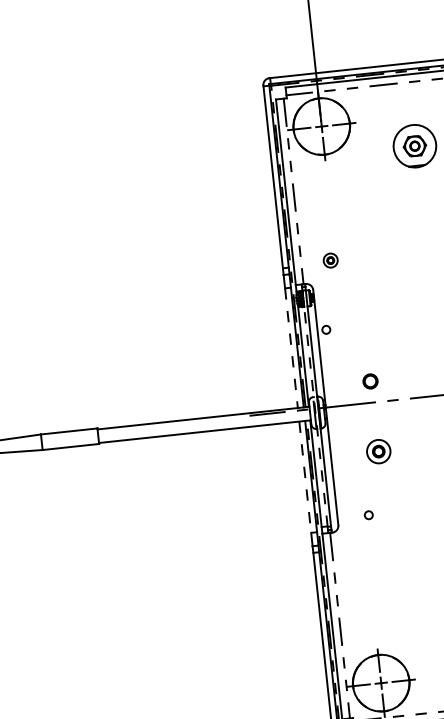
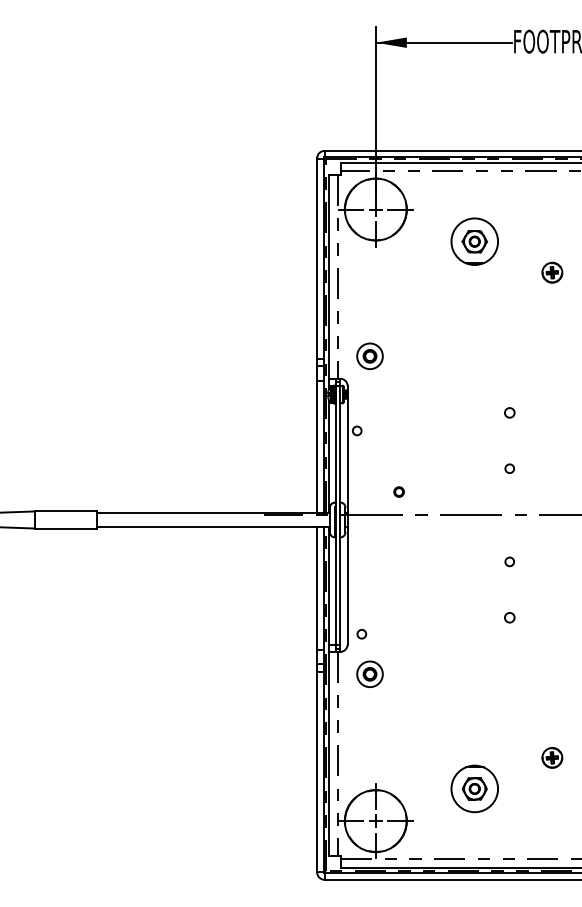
part: (330, 260) -> (369, 355), size x1.67
line: (291, 347) -> (317, 446), dashed -> solid
part: (369, 380) -> (398, 491), size x0.62
line: (314, 408) -> (335, 515), dashed -> solid
part: (378, 450) -> (369, 673), moved
line: (305, 478) -> (317, 589), dashed -> solid
circle: (368, 515) -> (361, 634), moved

